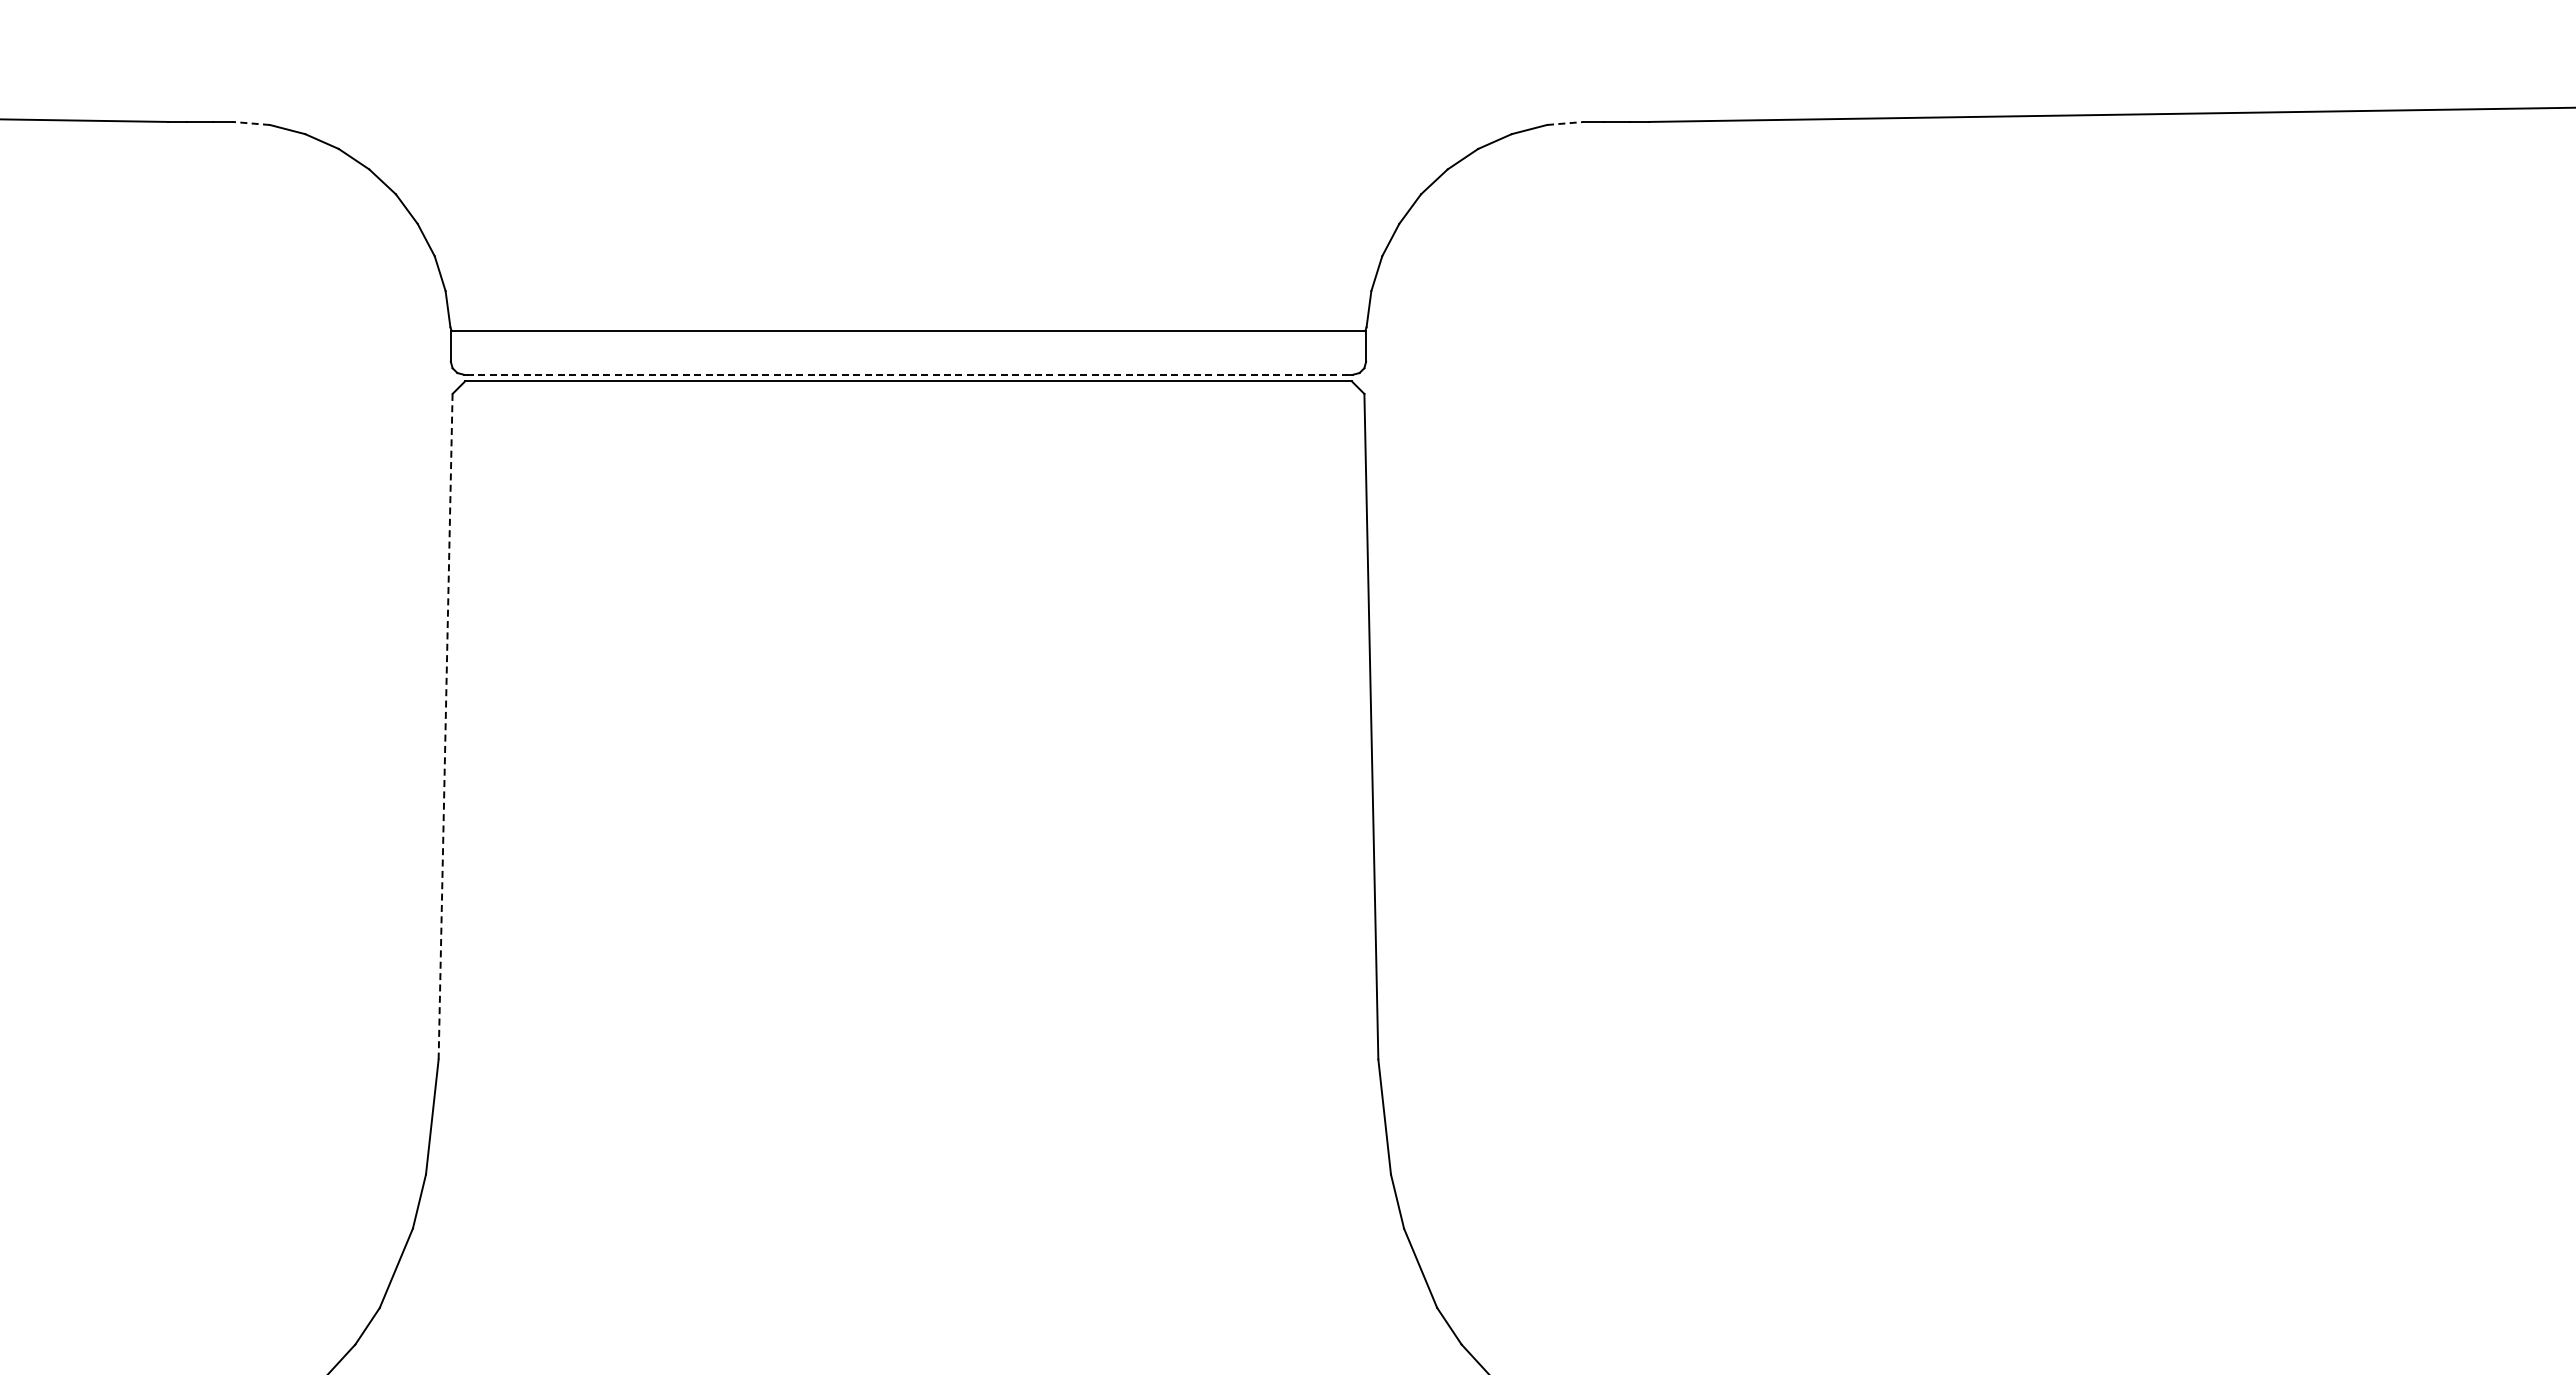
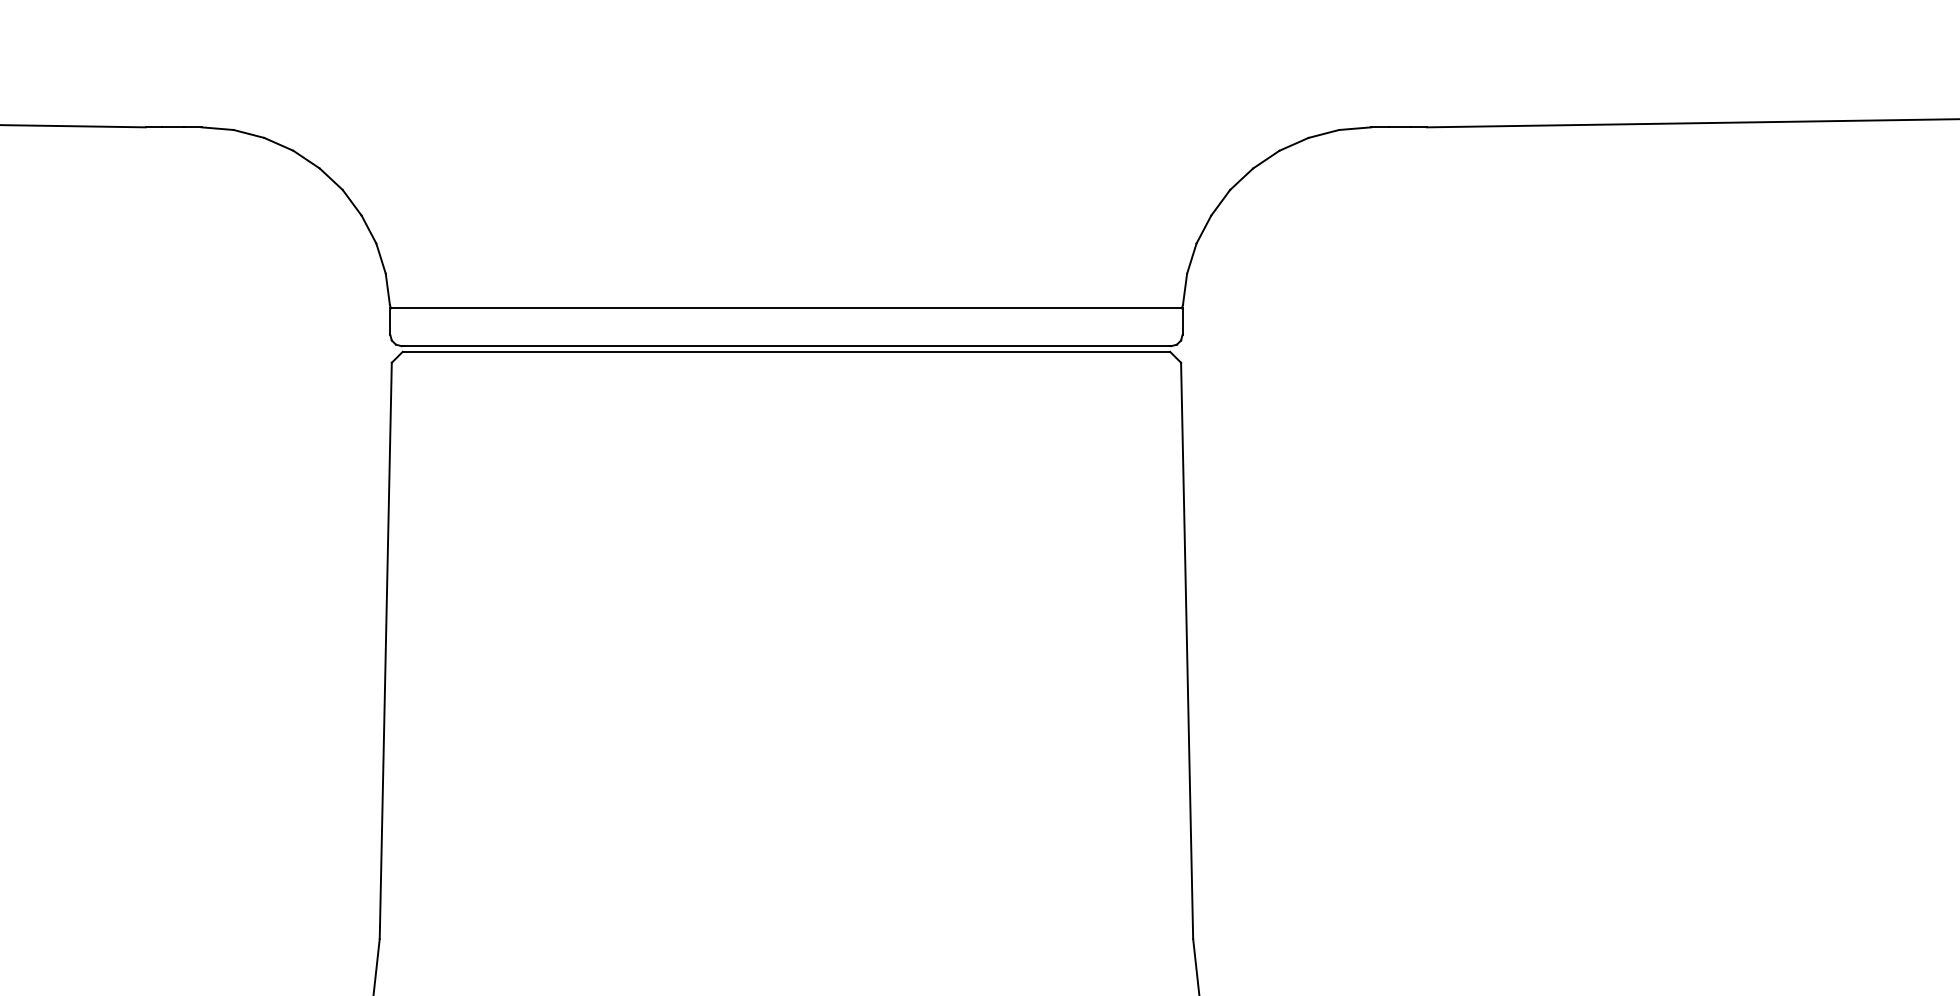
line: (251, 123) -> (217, 128), dashed -> solid
line: (1565, 123) -> (1355, 128), dashed -> solid
line: (908, 374) -> (786, 345), dashed -> solid
line: (445, 726) -> (385, 650), dashed -> solid

